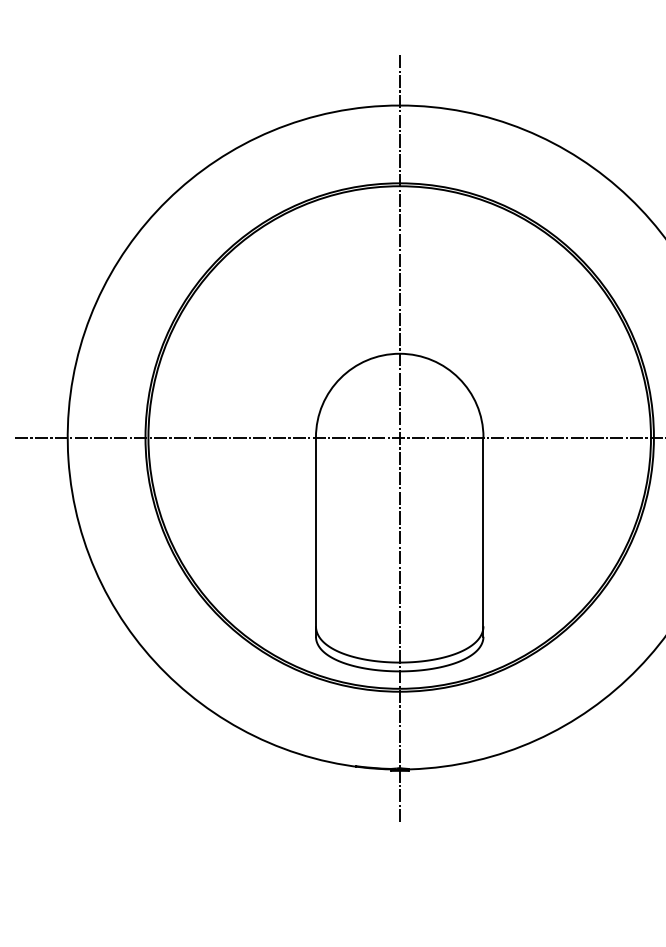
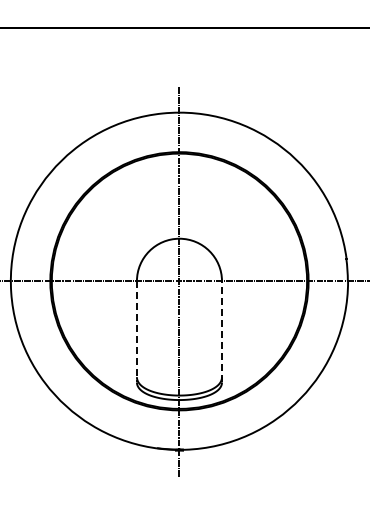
line: (315, 536) -> (136, 331), solid -> dashed
line: (484, 536) -> (222, 331), solid -> dashed

